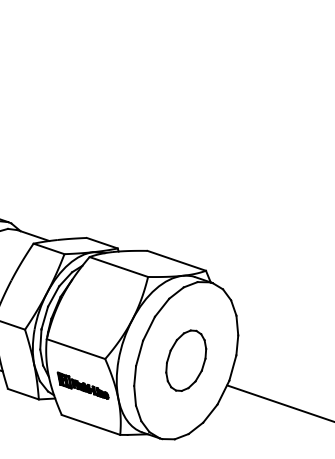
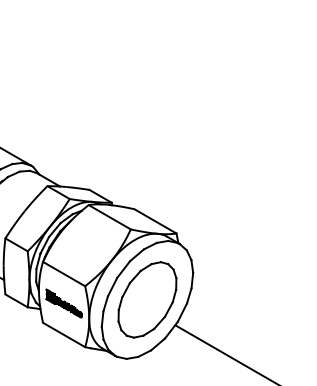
part: (186, 360) -> (147, 299), size x1.67

